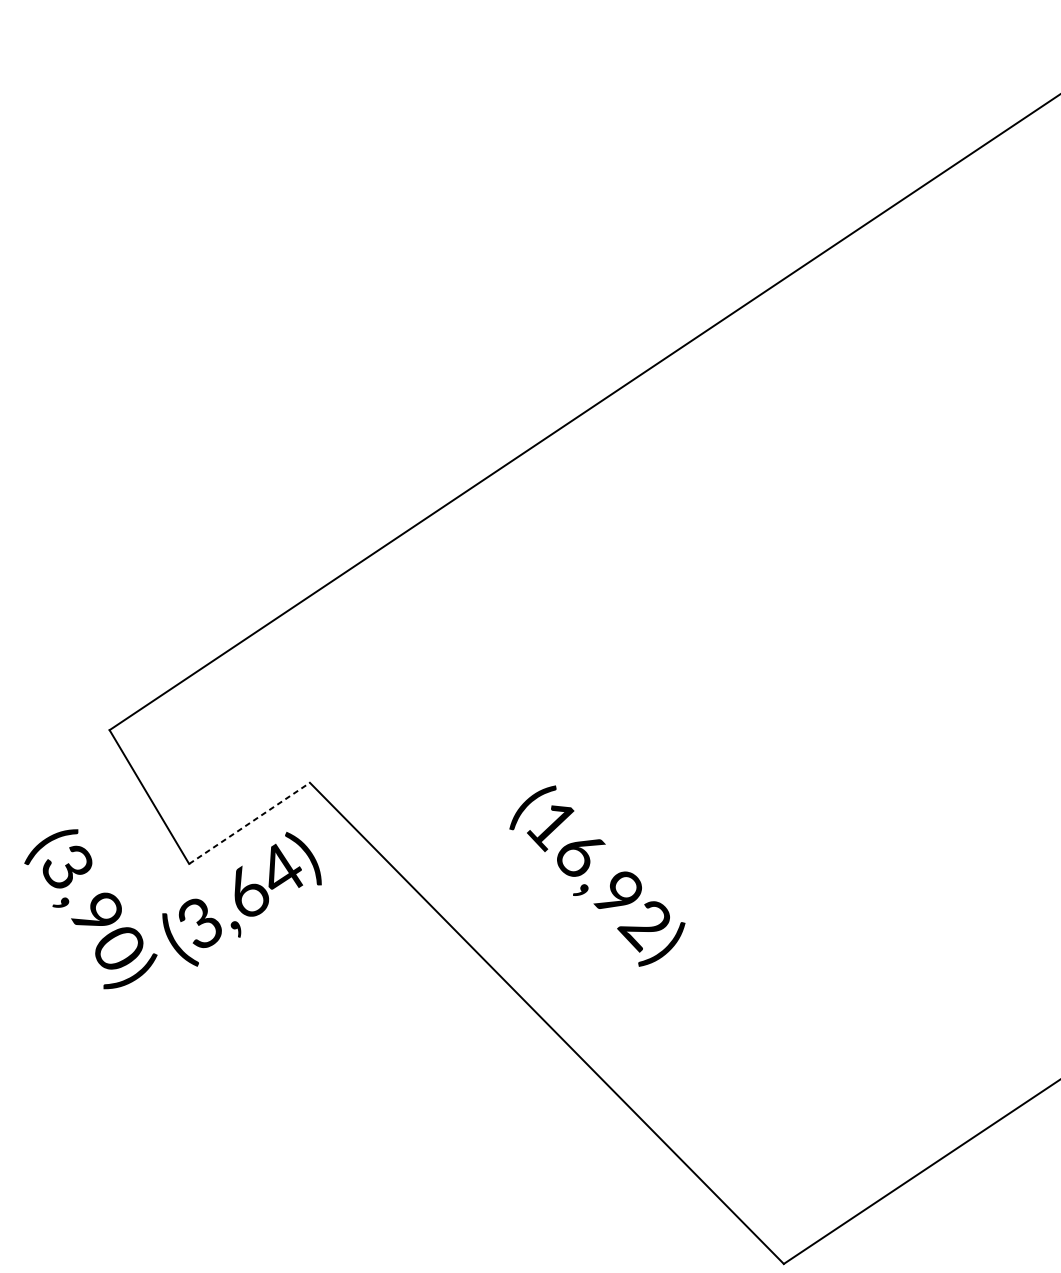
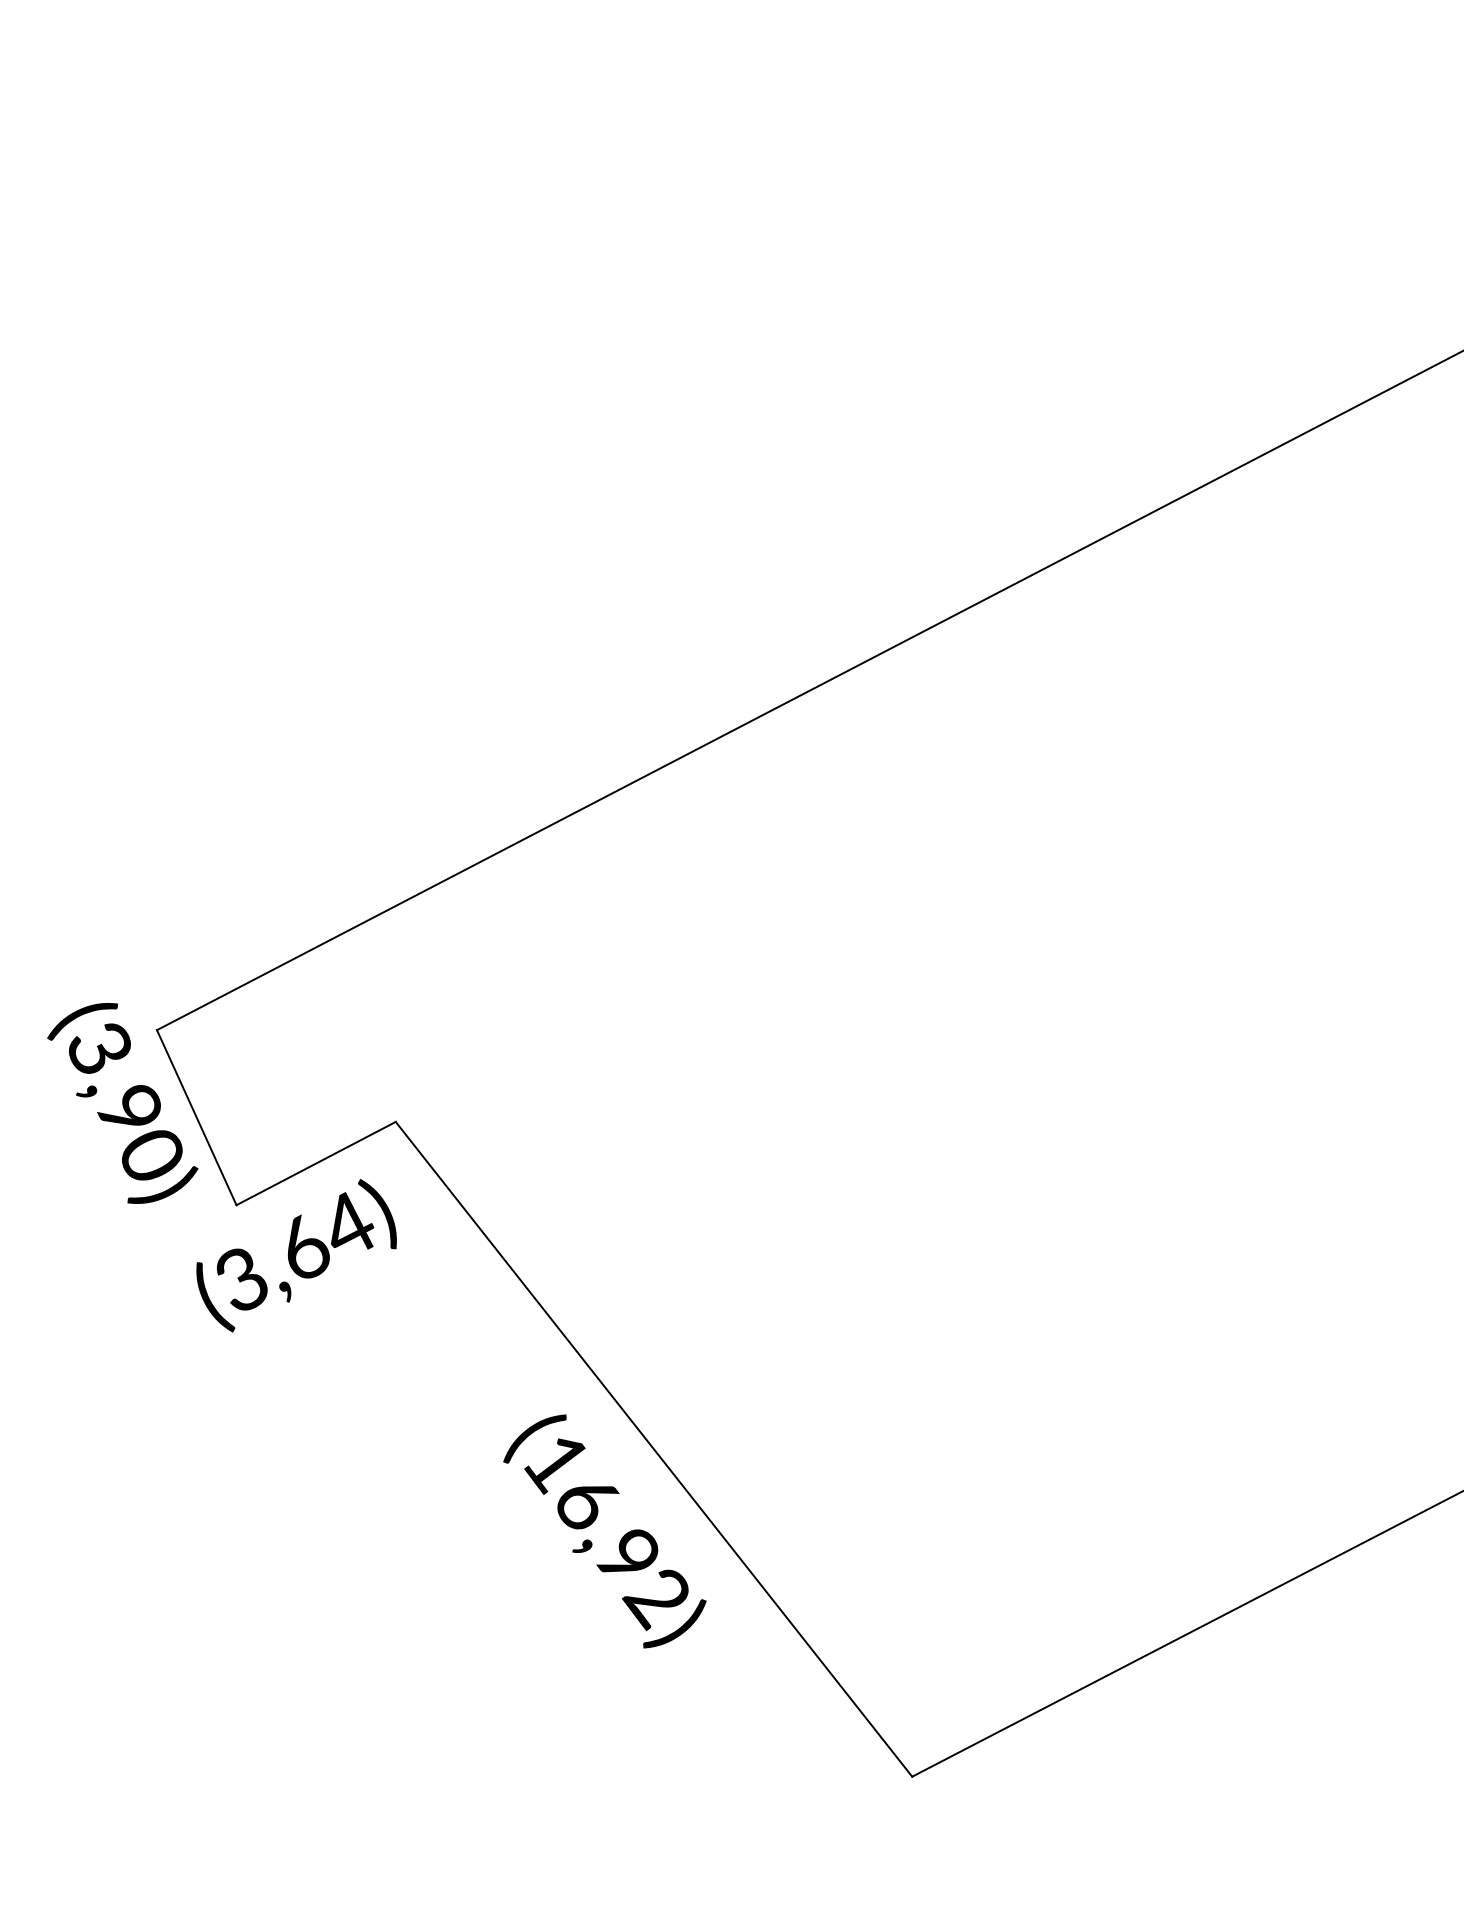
line: (249, 823) -> (316, 1163), dashed -> solid
text: (597, 876) -> (604, 1531), moved
text: (90, 909) -> (122, 1103), moved

